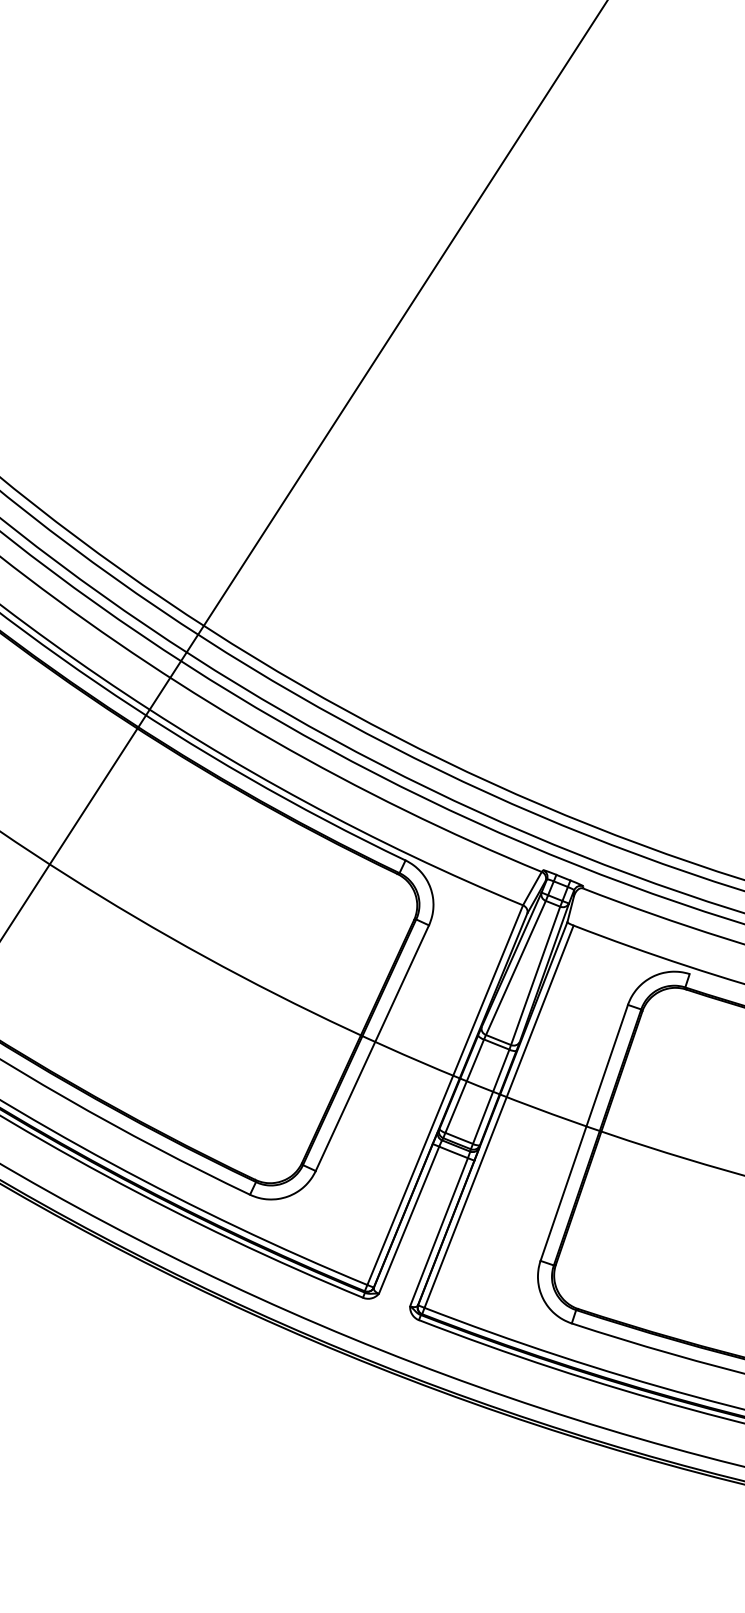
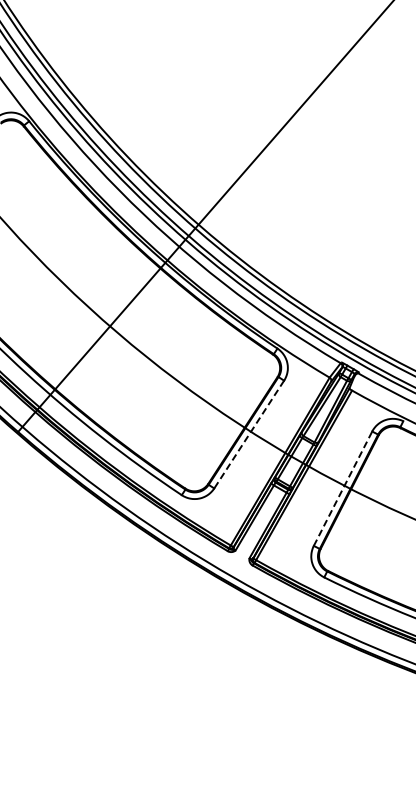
line: (370, 1048) -> (248, 434), solid -> dashed
line: (585, 1132) -> (343, 488), solid -> dashed

